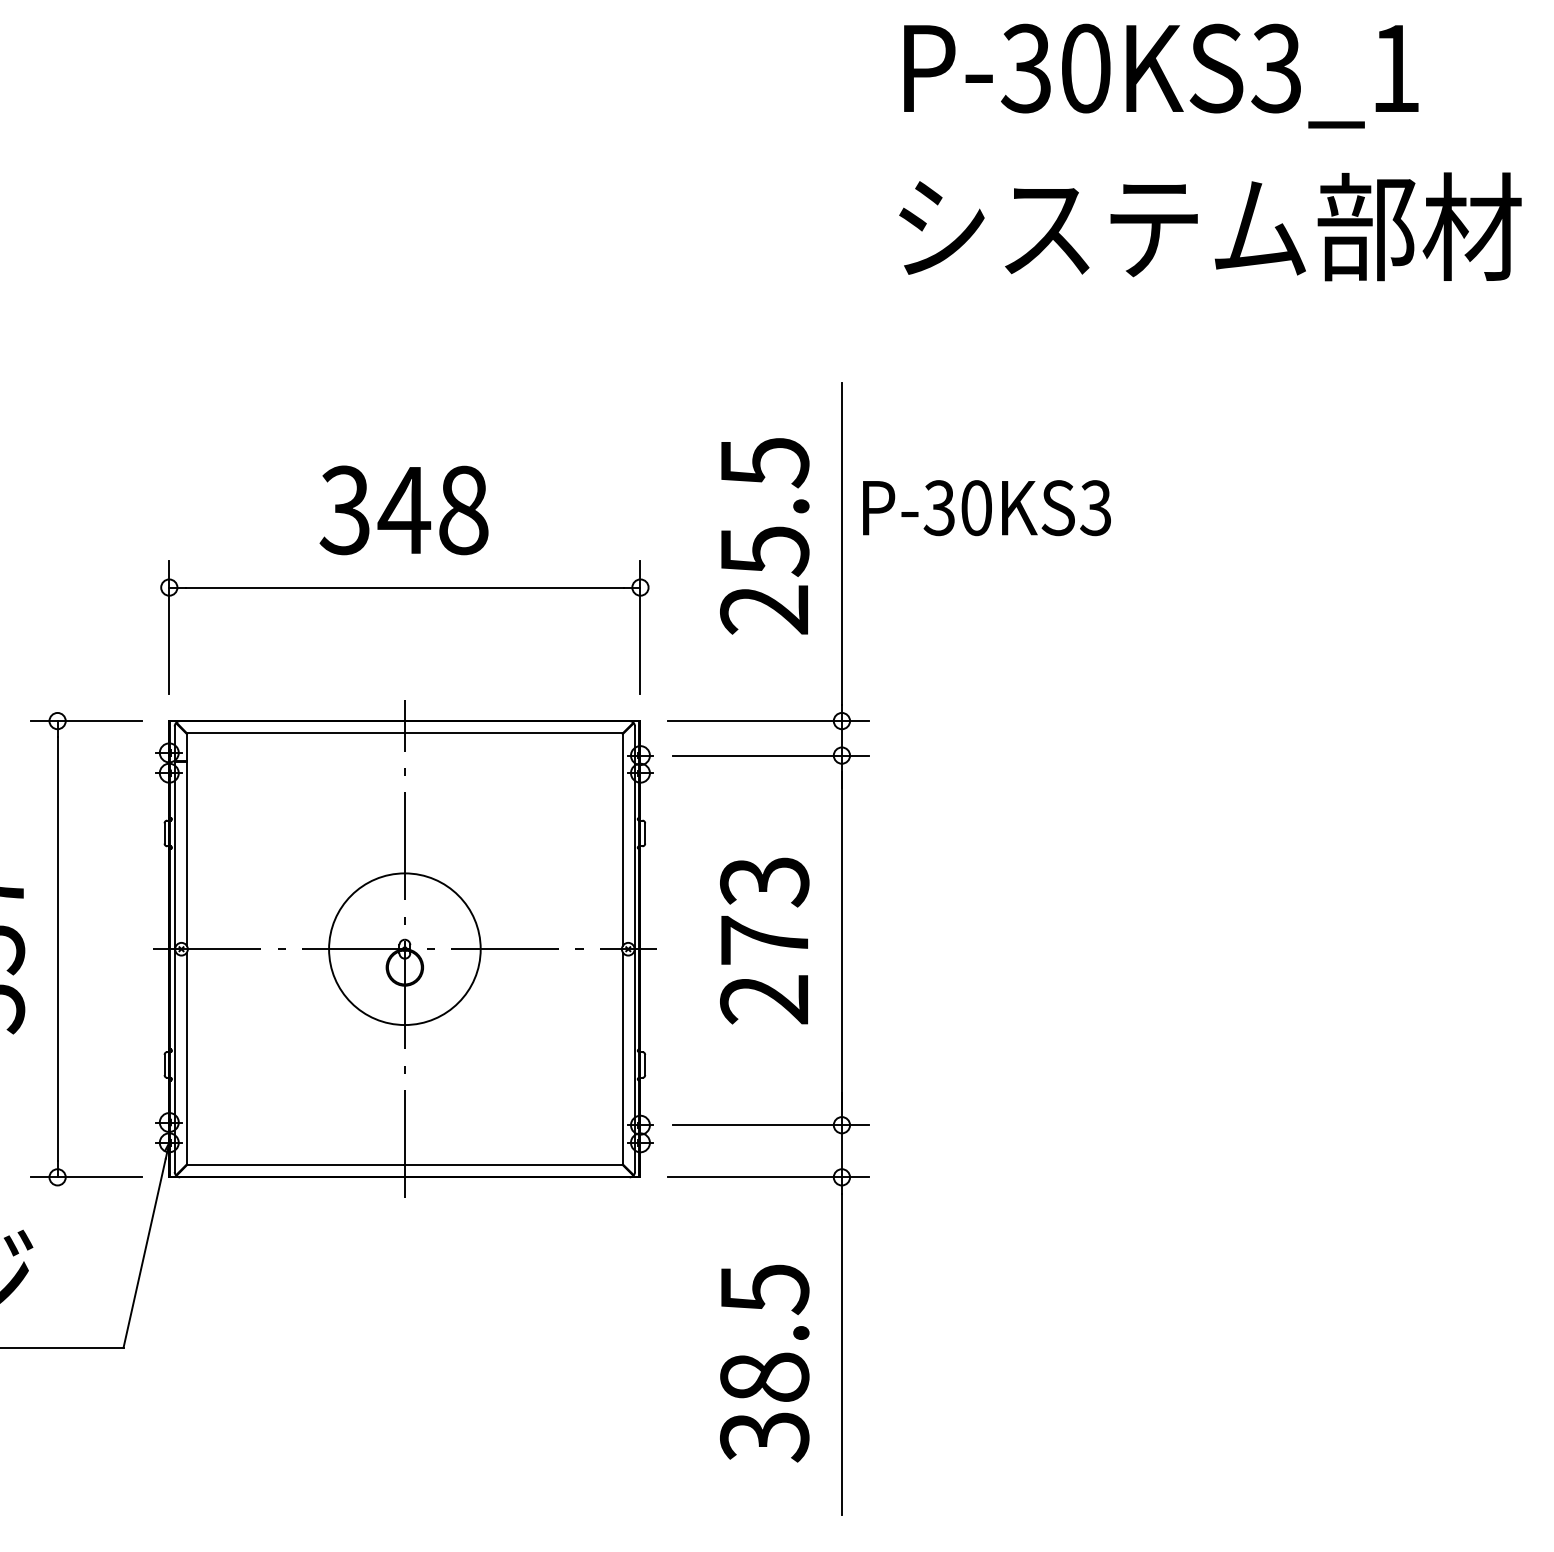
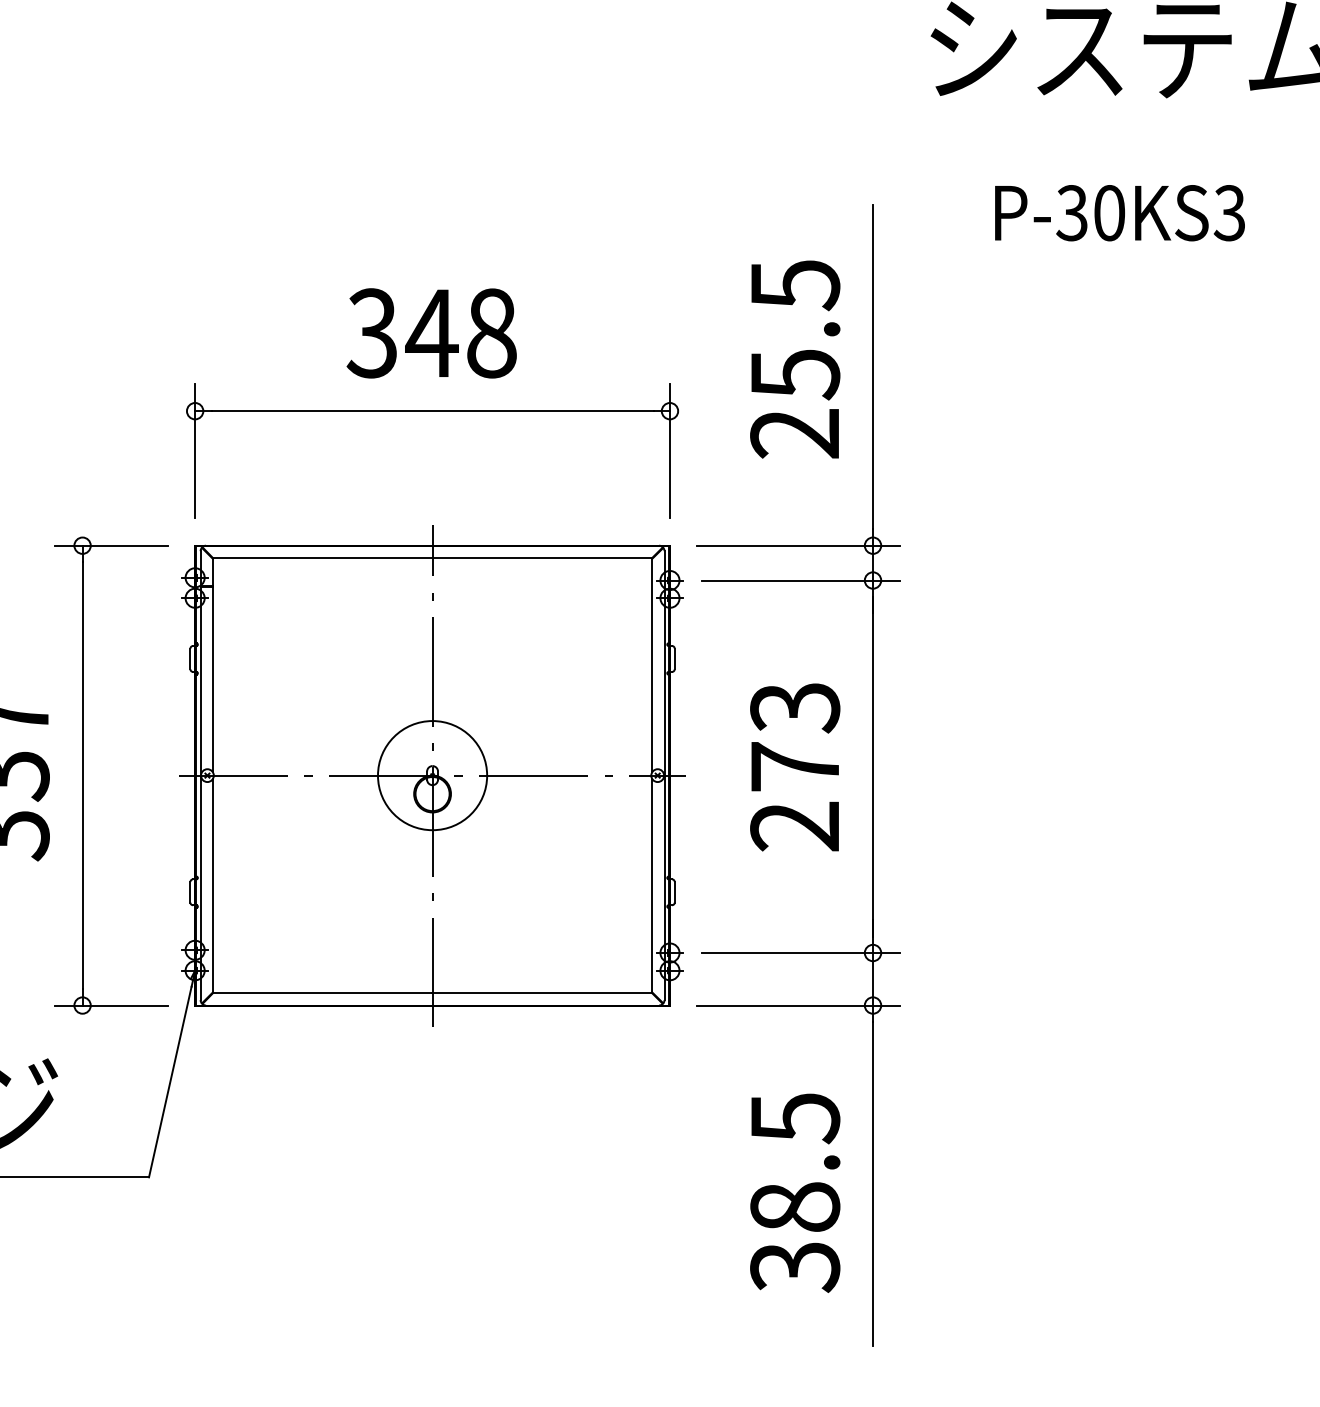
text: (986, 508) -> (1119, 213), moved
circle: (404, 949) -> (432, 775), size x0.71

